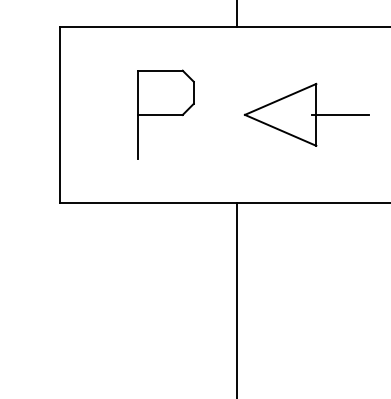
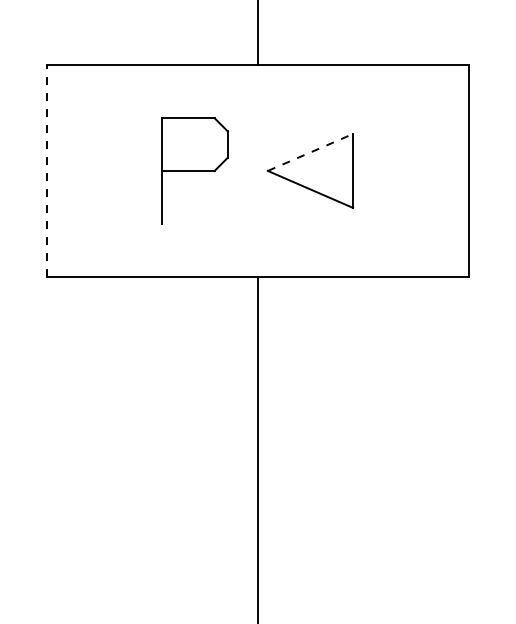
line: (280, 99) -> (310, 152), solid -> dashed
part: (165, 114) -> (194, 170), moved
line: (340, 114) -> (381, 170), removed
line: (59, 115) -> (46, 171), solid -> dashed

